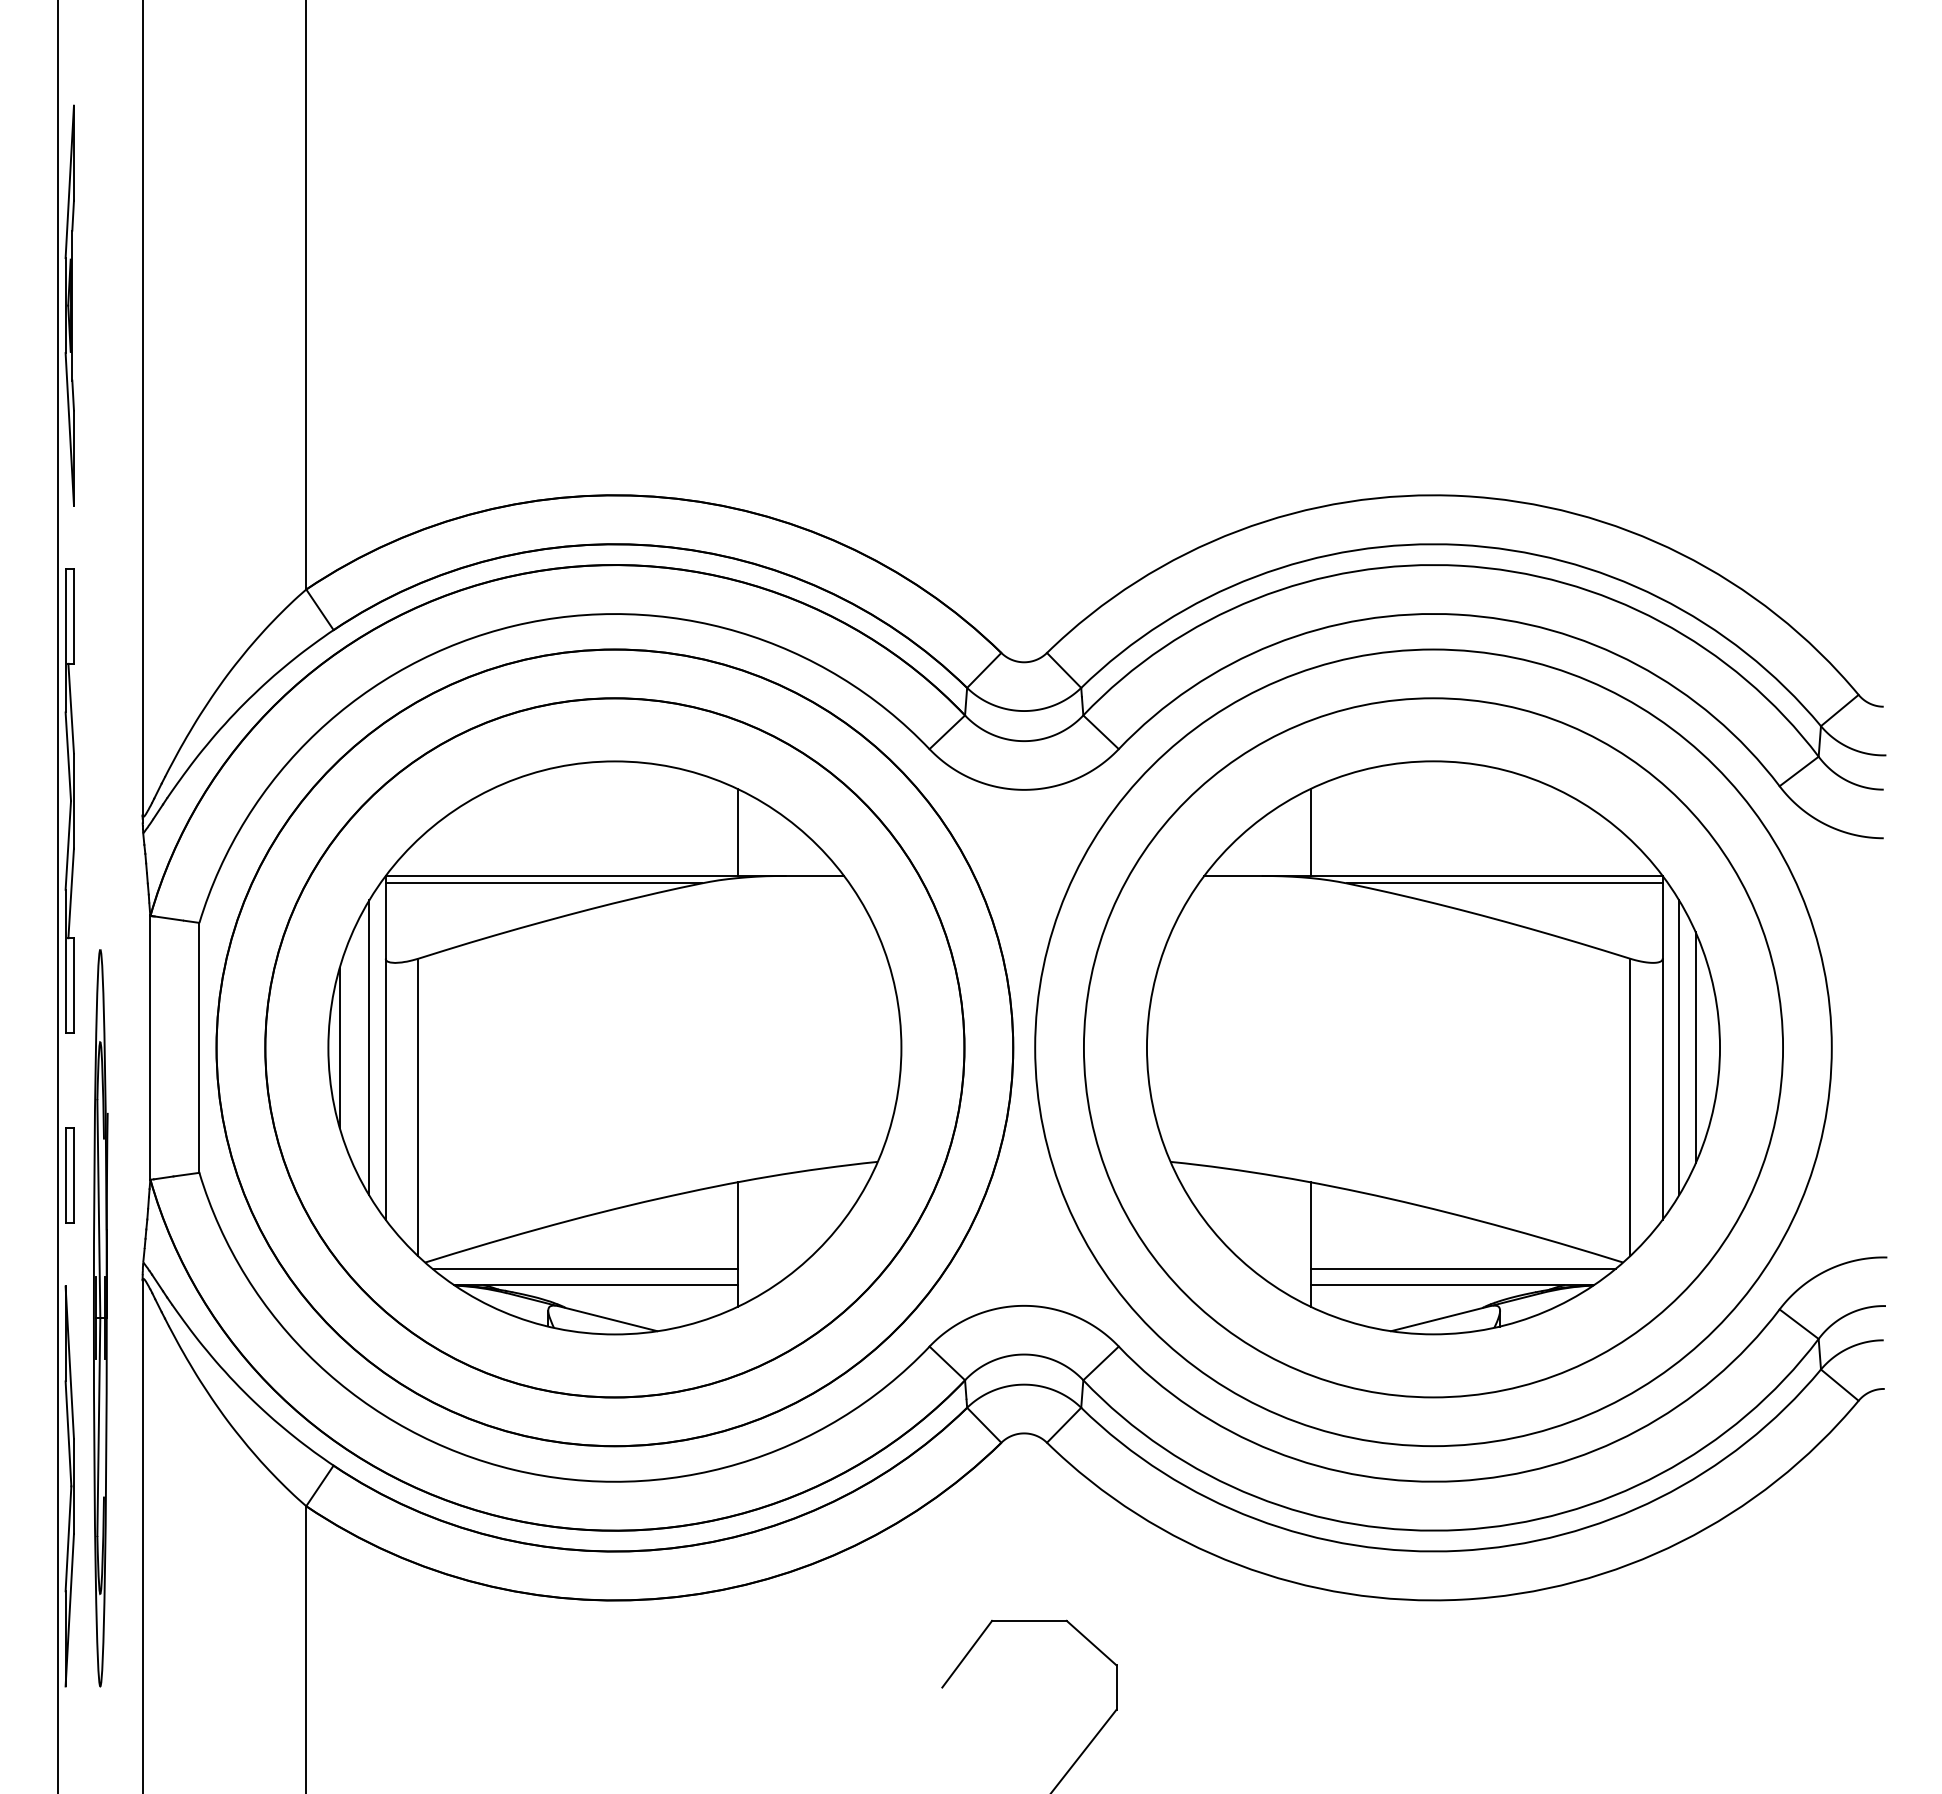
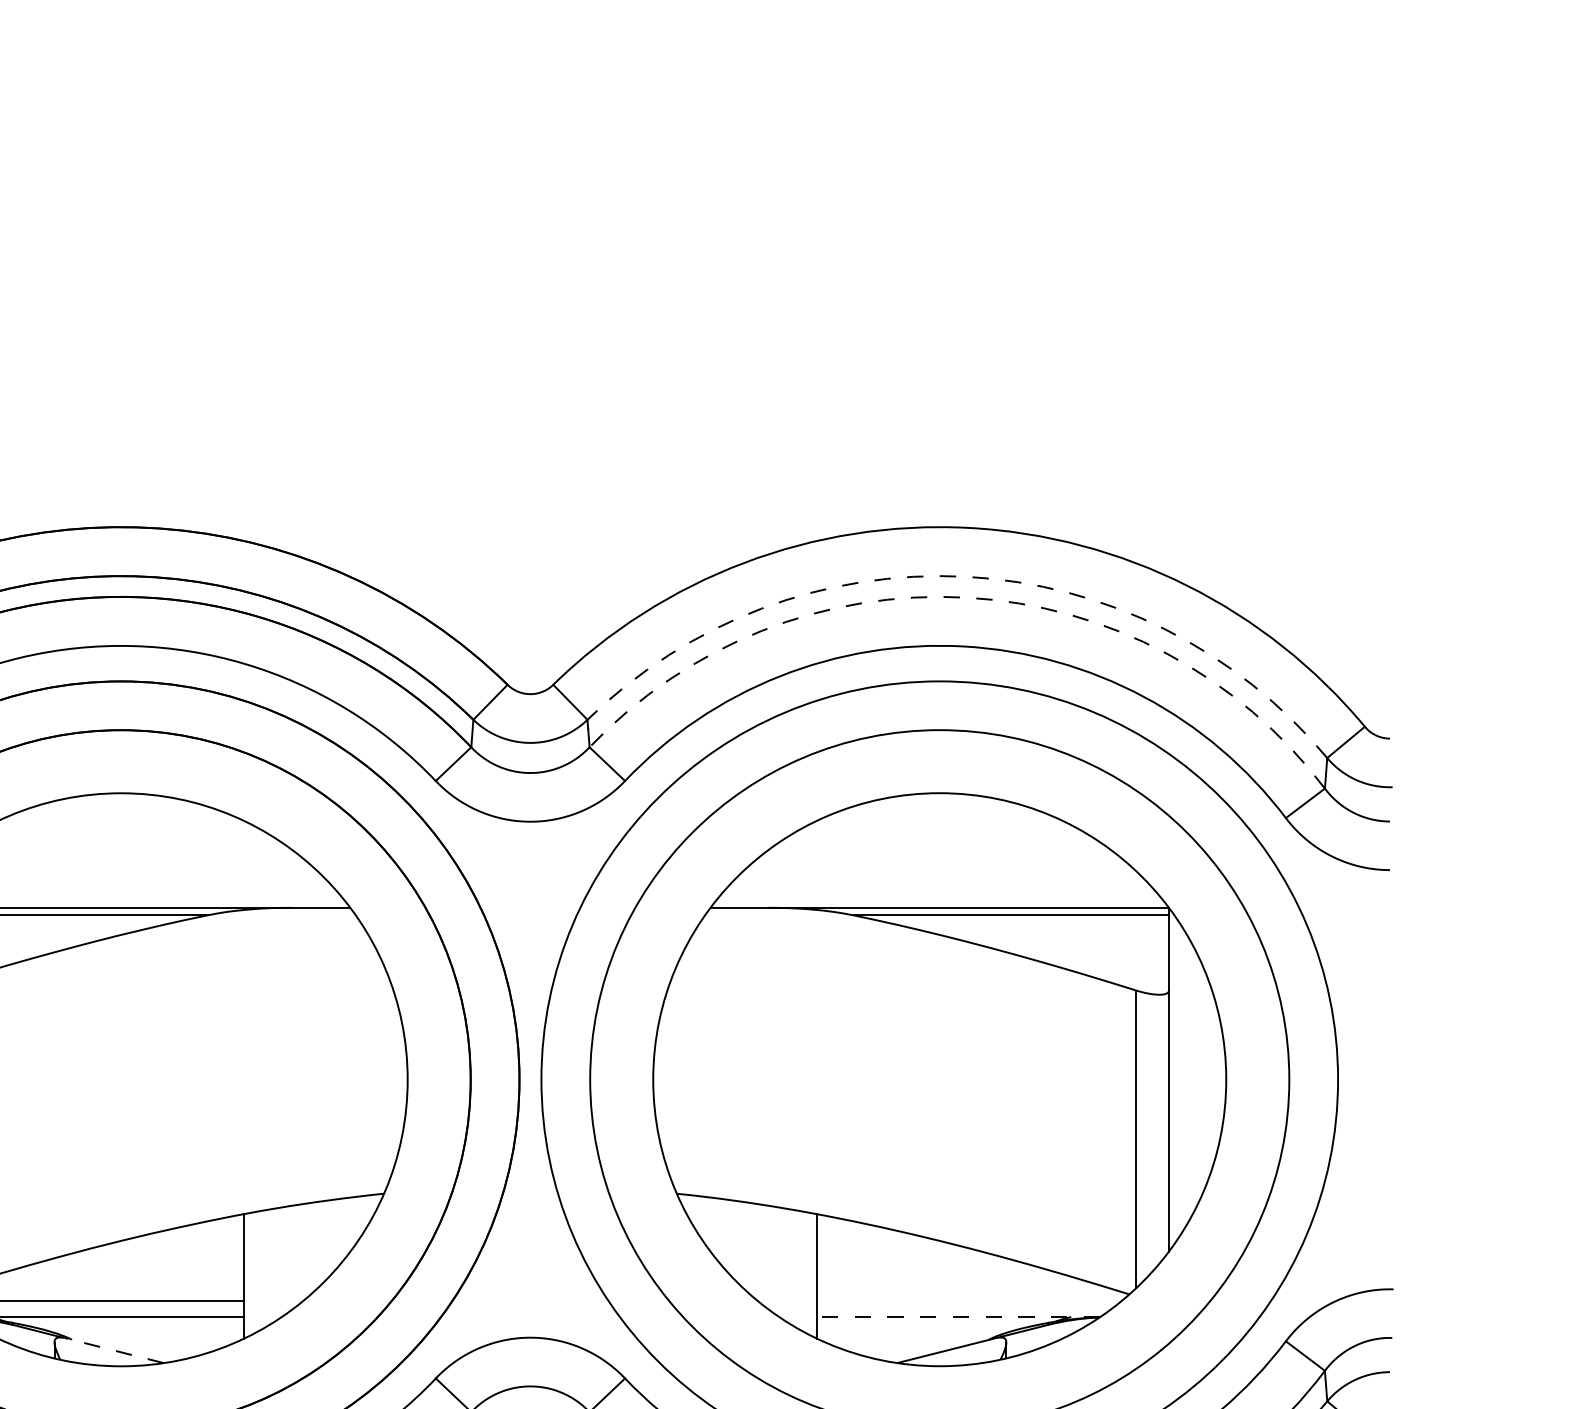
arc: (1459, 544) -> (965, 576), solid -> dashed
arc: (1460, 565) -> (966, 597), solid -> dashed
line: (737, 832) -> (243, 864), removed
line: (1310, 832) -> (816, 864), removed
line: (1679, 1047) -> (1185, 1079), removed
line: (1695, 1047) -> (1201, 1079), removed
line: (1462, 1268) -> (968, 1300), removed
line: (1452, 1285) -> (958, 1317), solid -> dashed
line: (607, 1318) -> (113, 1350), solid -> dashed

